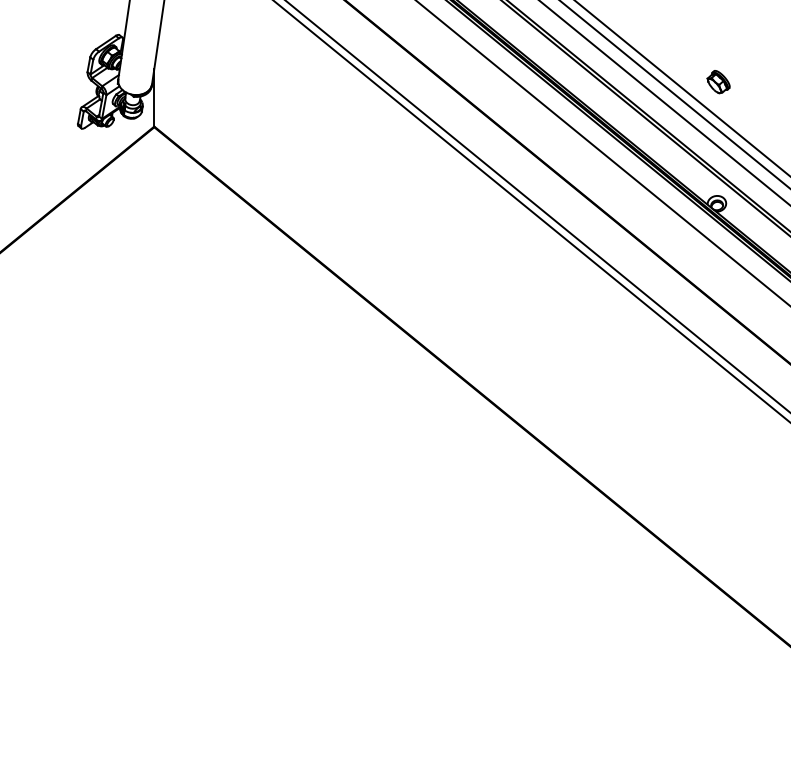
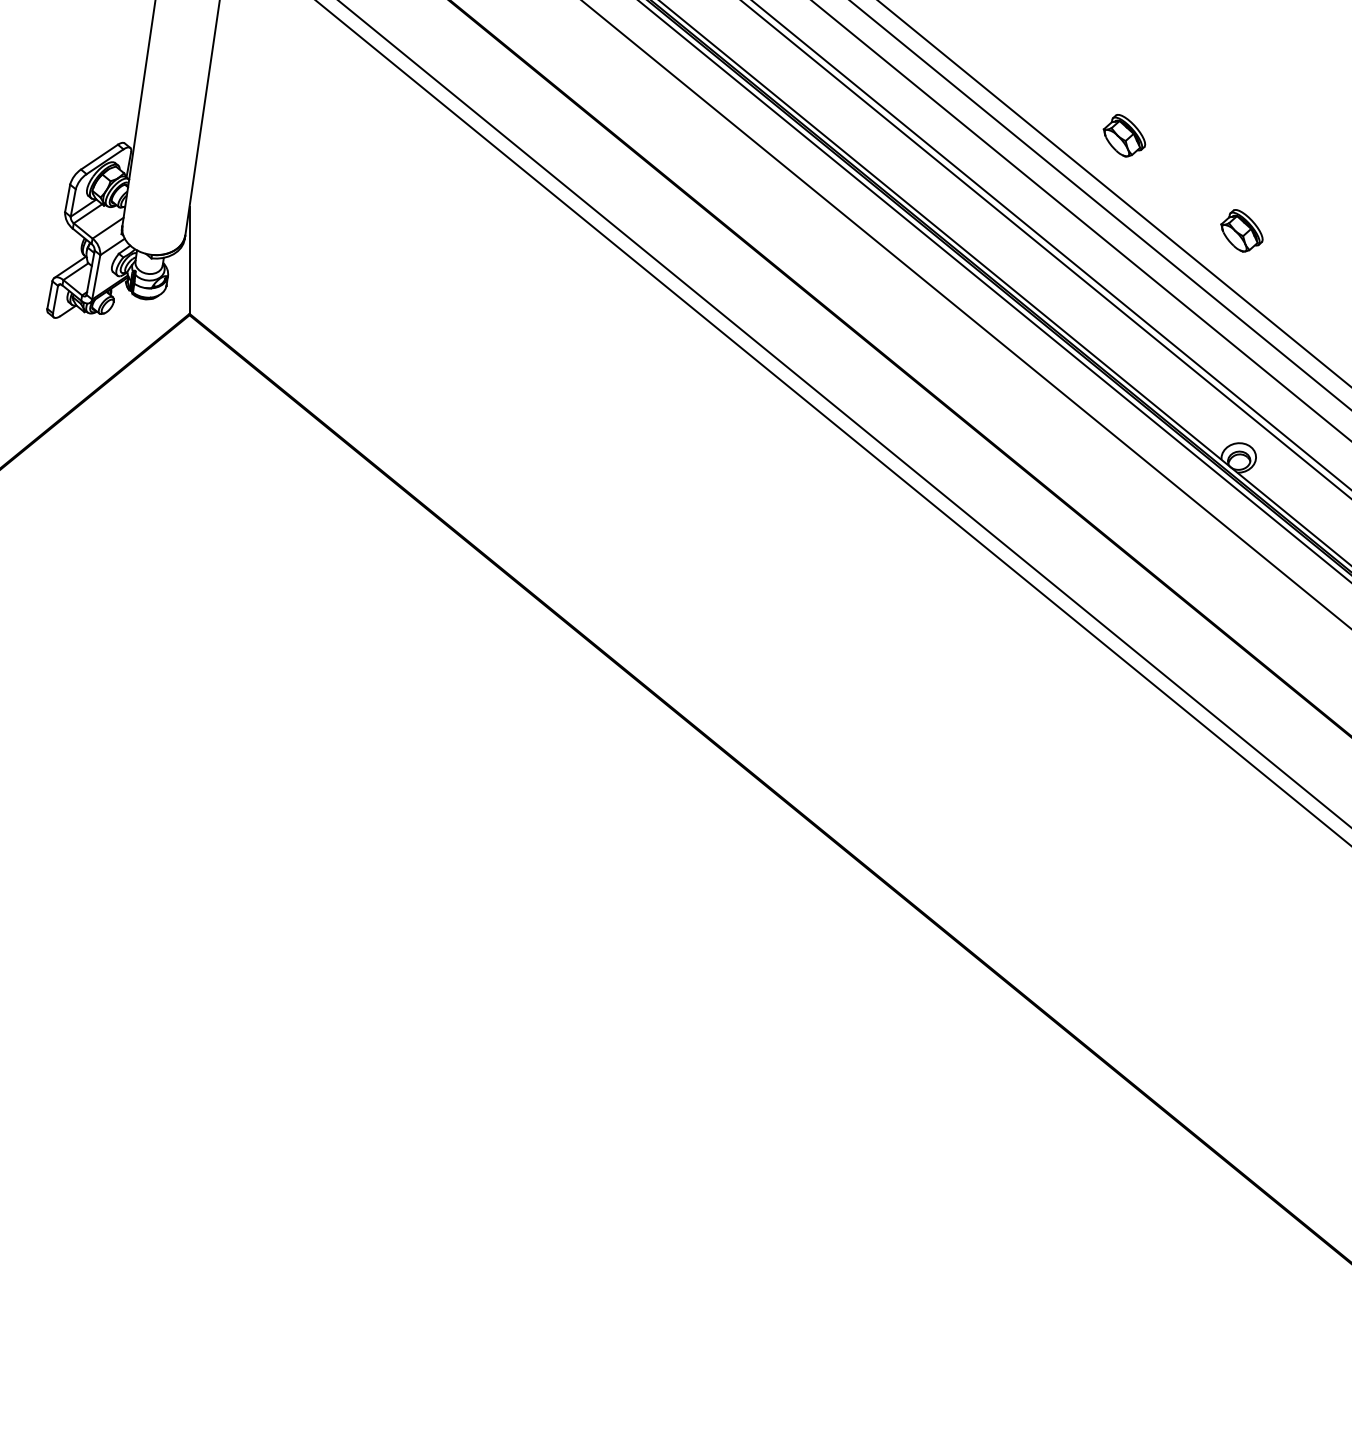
part: (655, 31) -> (1124, 136), added

